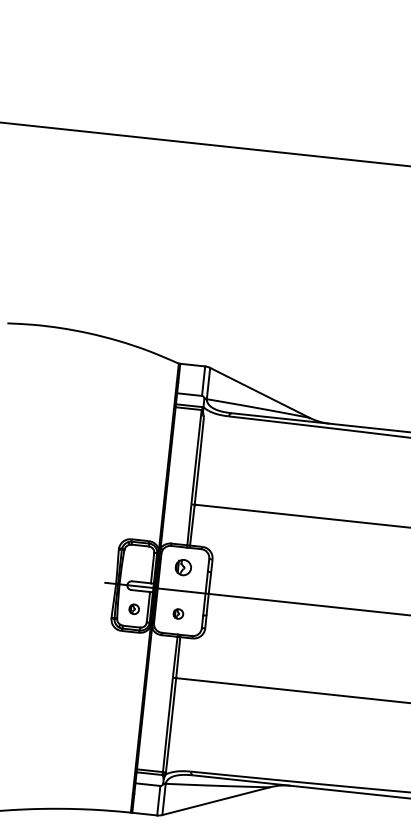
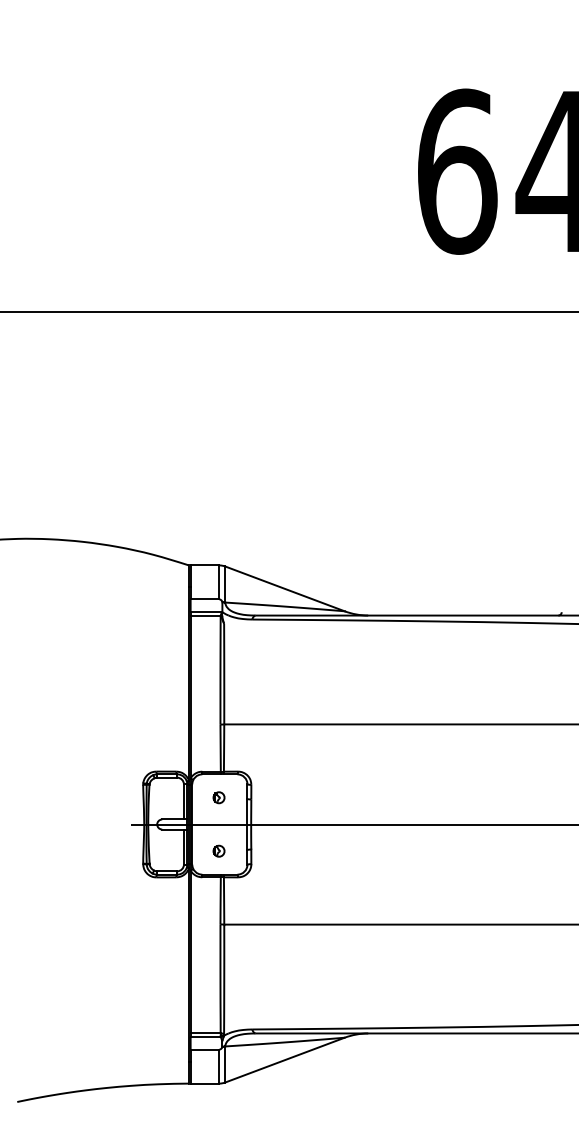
part: (182, 567) -> (218, 797), size x0.62
part: (133, 608) -> (167, 850), removed

